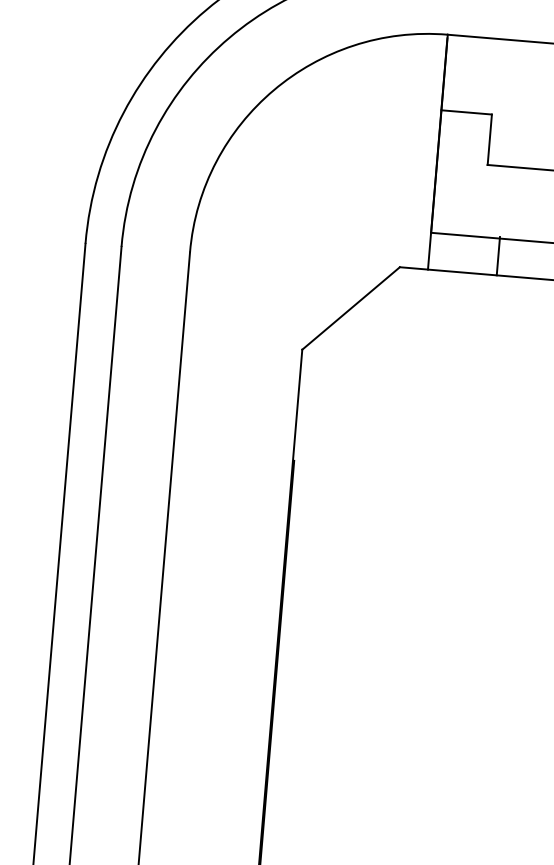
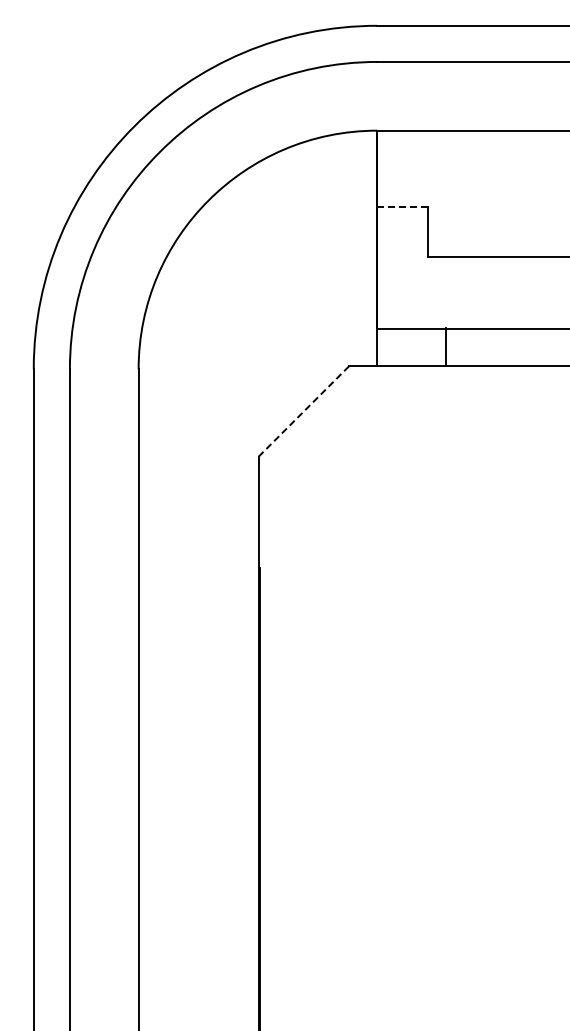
line: (467, 112) -> (403, 206), solid -> dashed
line: (350, 308) -> (303, 411), solid -> dashed

